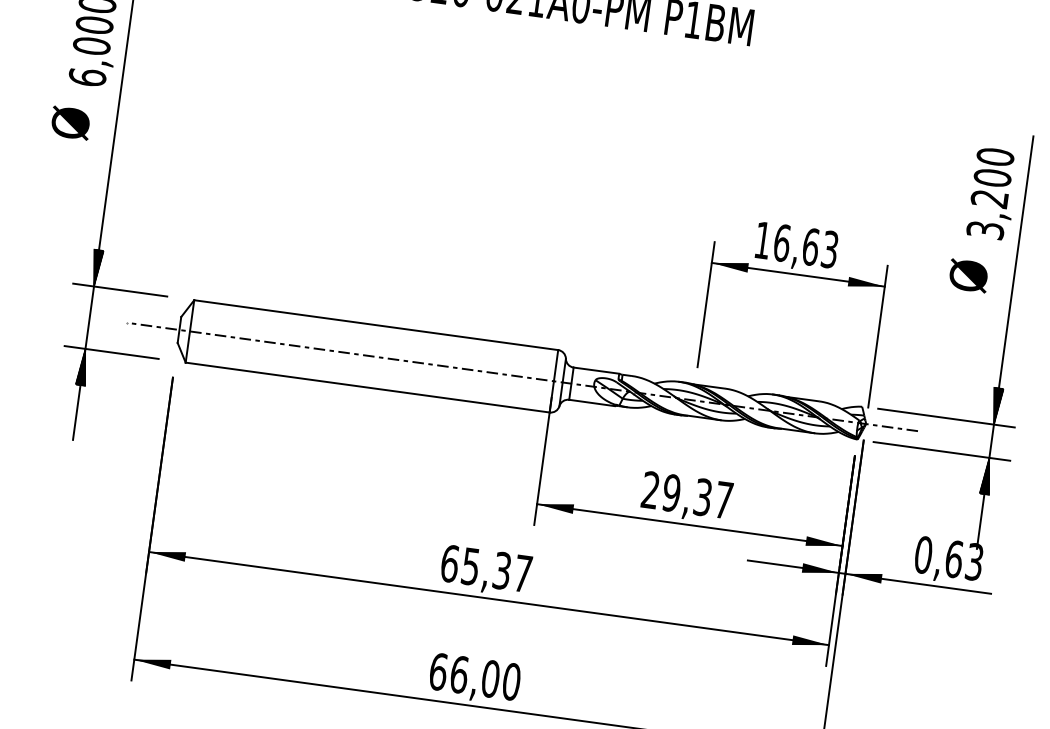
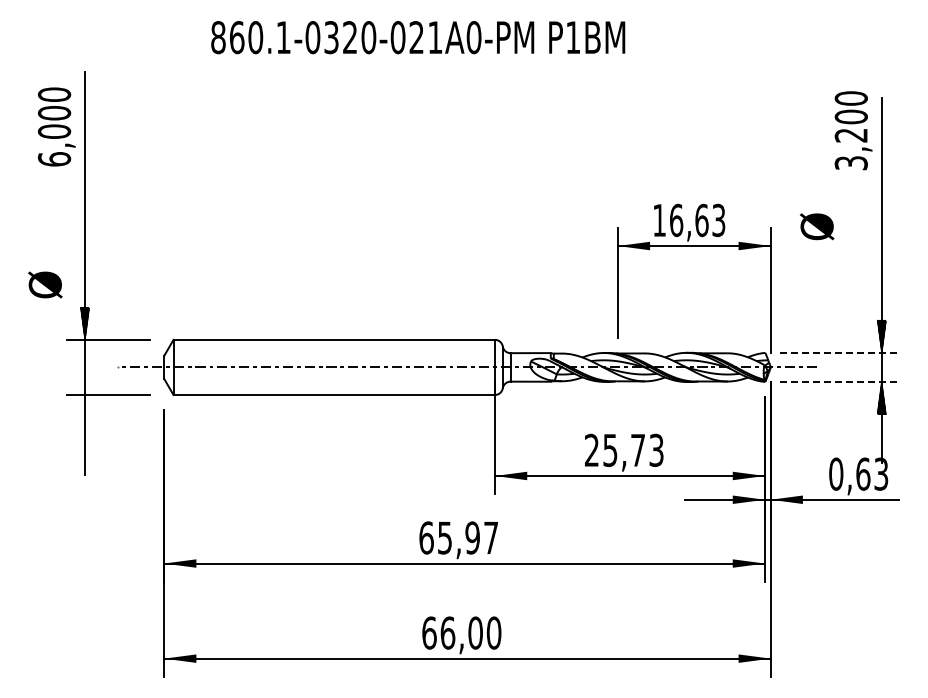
text: (70, 122) -> (45, 284), moved
text: (992, 193) -> (853, 130), moved
text: (969, 275) -> (817, 226), moved
hatch: (82, 367) -> (84, 411), removed
line: (947, 417) -> (840, 352), solid -> dashed
line: (942, 451) -> (840, 382), solid -> dashed
text: (697, 495) -> (633, 449), 29,37 -> 25,73
text: (502, 570) -> (472, 537), 65,37 -> 65,97

